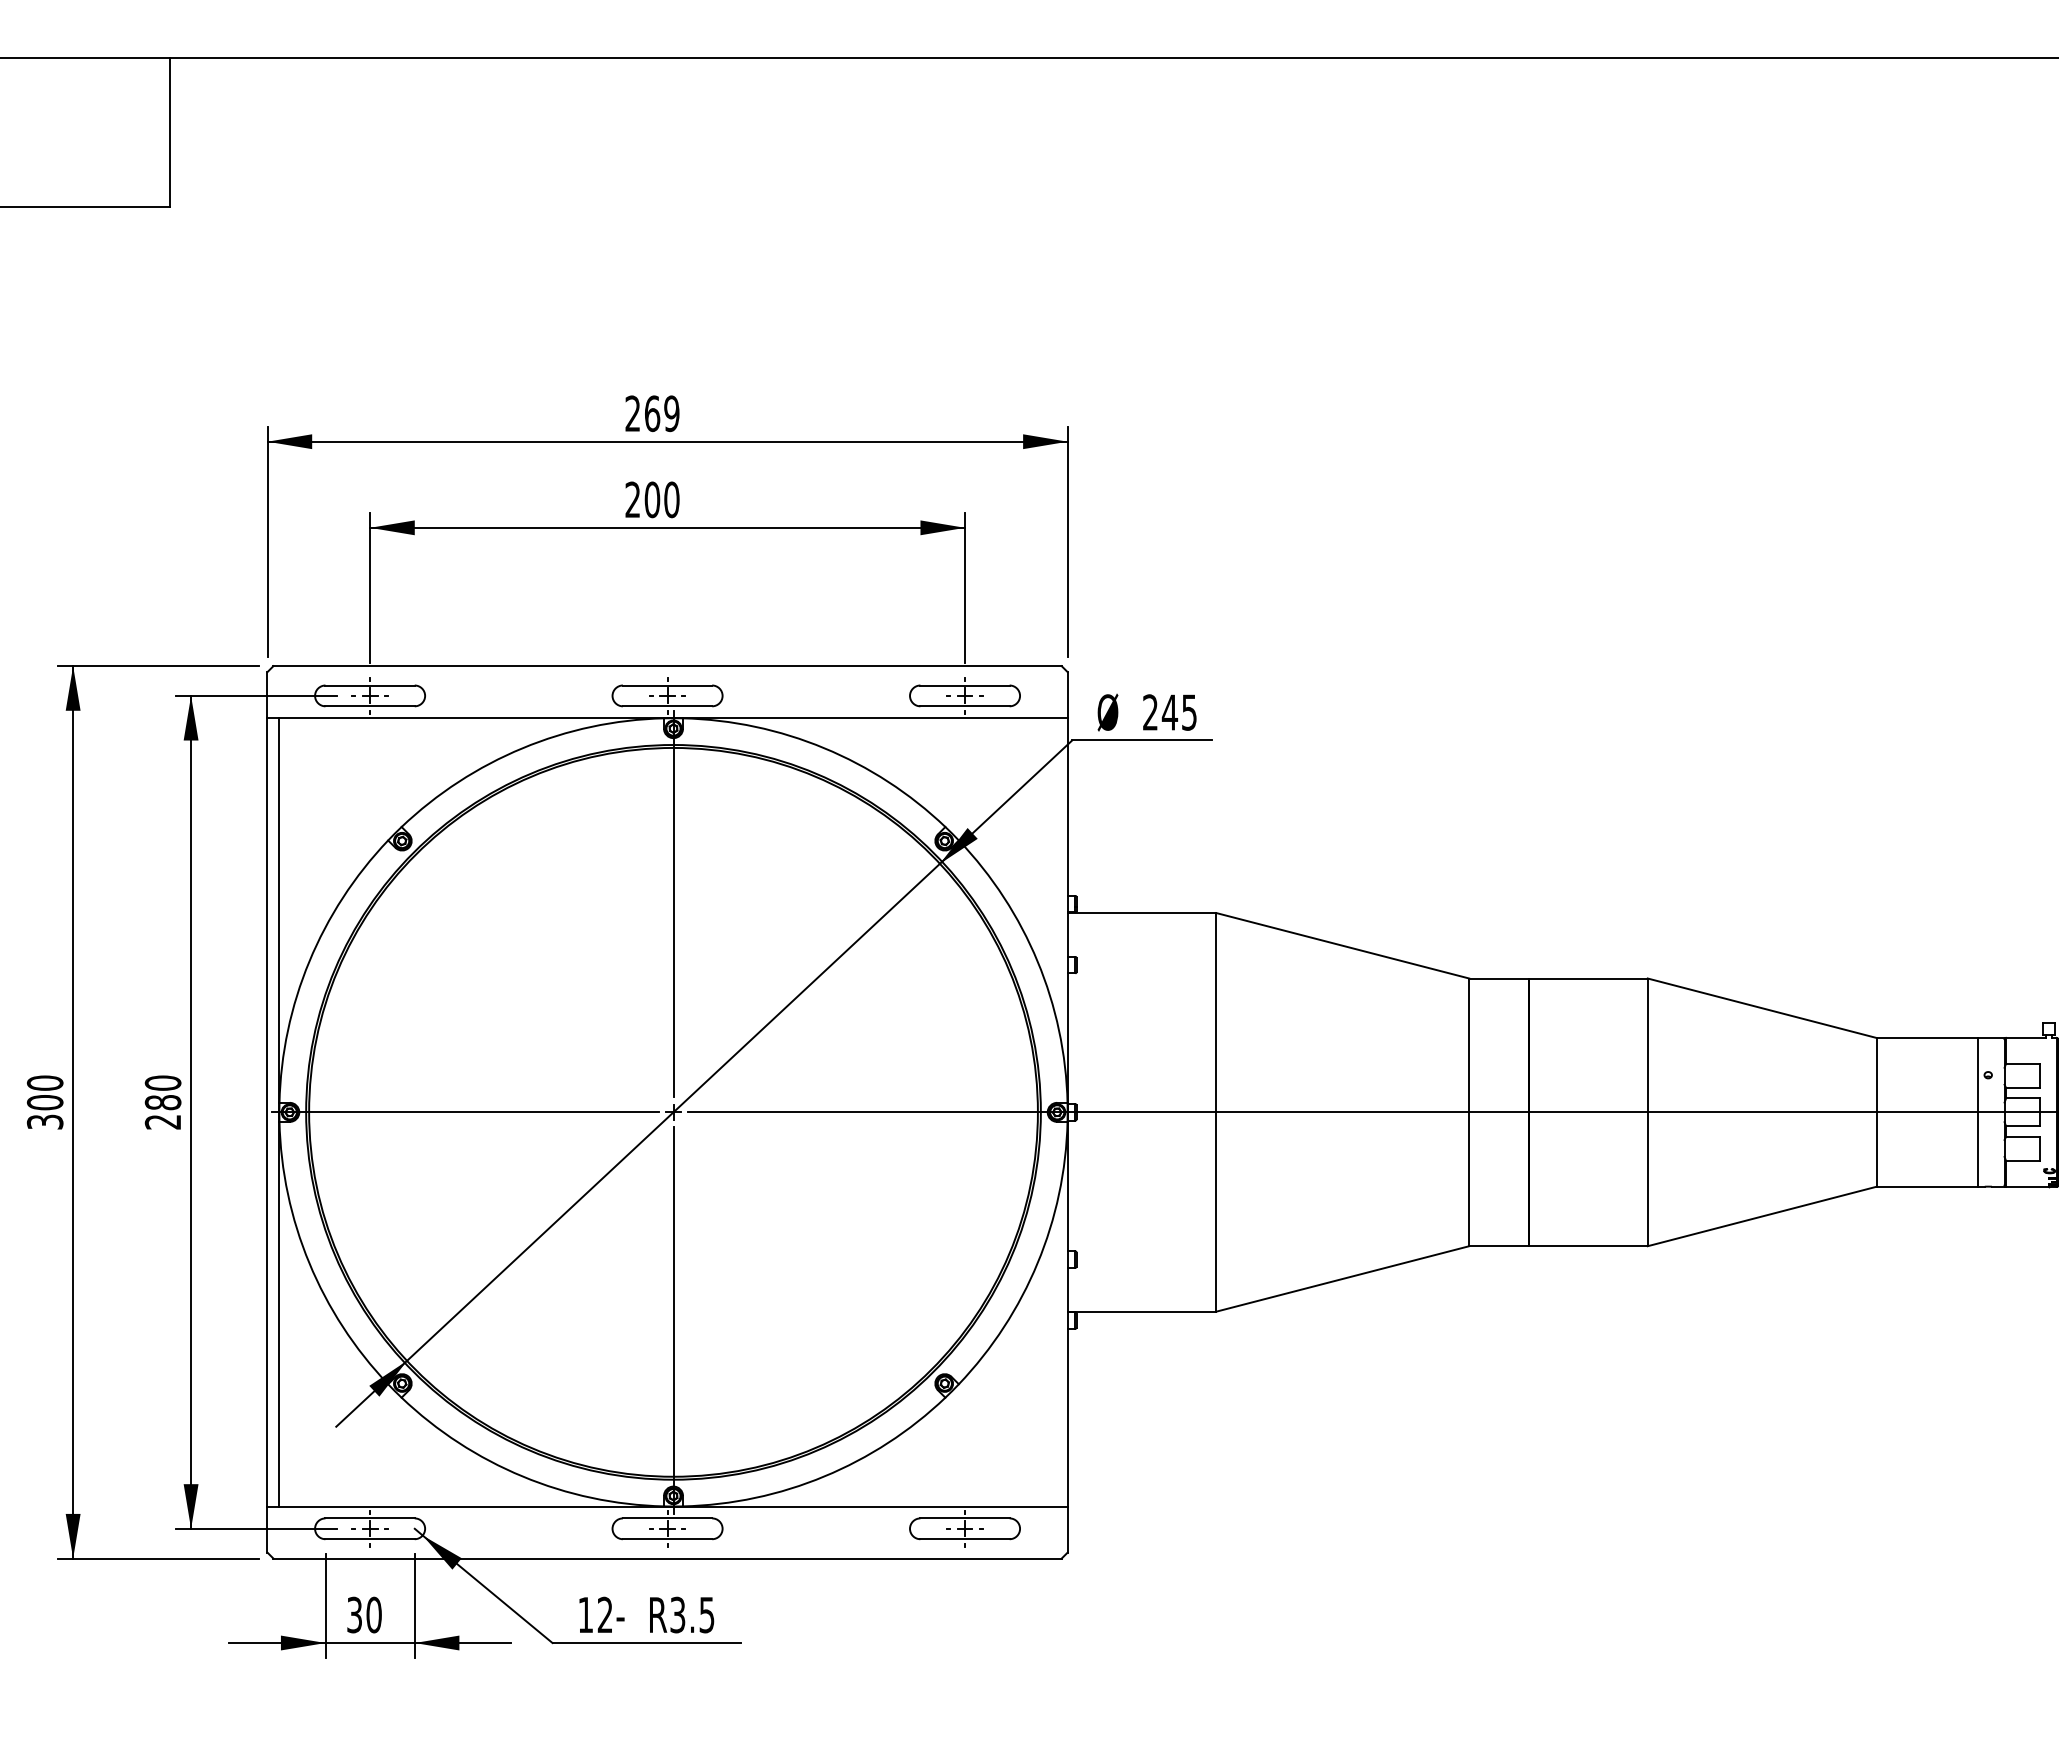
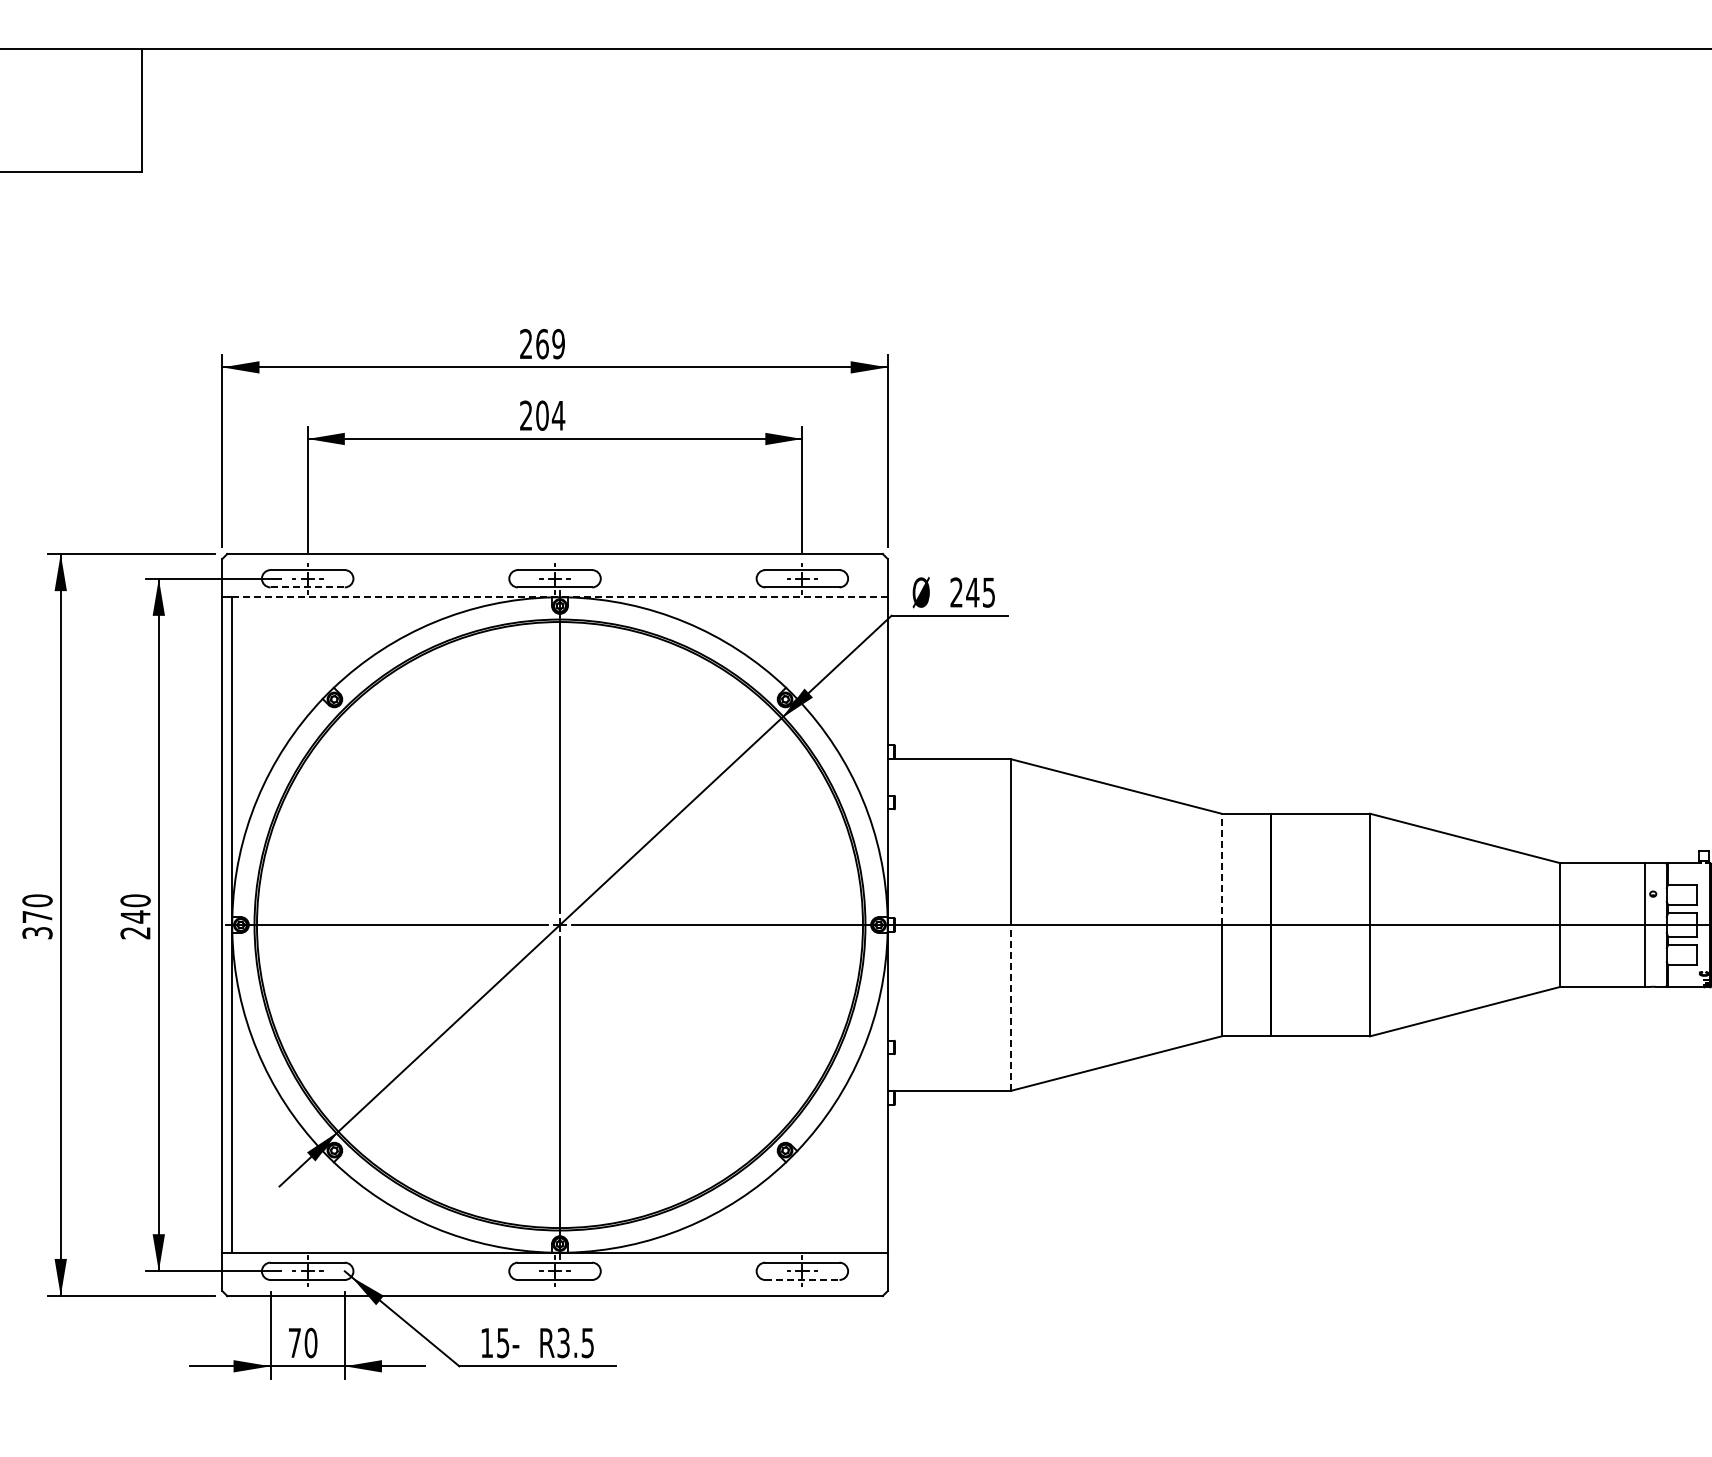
text: (671, 499) -> (558, 415), 200 -> 204
line: (371, 706) -> (308, 587), solid -> dashed
line: (672, 718) -> (559, 597), solid -> dashed
line: (1469, 1045) -> (1221, 869), solid -> dashed
text: (45, 1102) -> (37, 916), 300 -> 370
text: (163, 1102) -> (135, 916), 280 -> 240
line: (1216, 1211) -> (1011, 1007), solid -> dashed
line: (965, 1538) -> (802, 1279), solid -> dashed
text: (354, 1614) -> (294, 1342), 30 -> 70
text: (605, 1614) -> (503, 1342), 12- -> 15-

